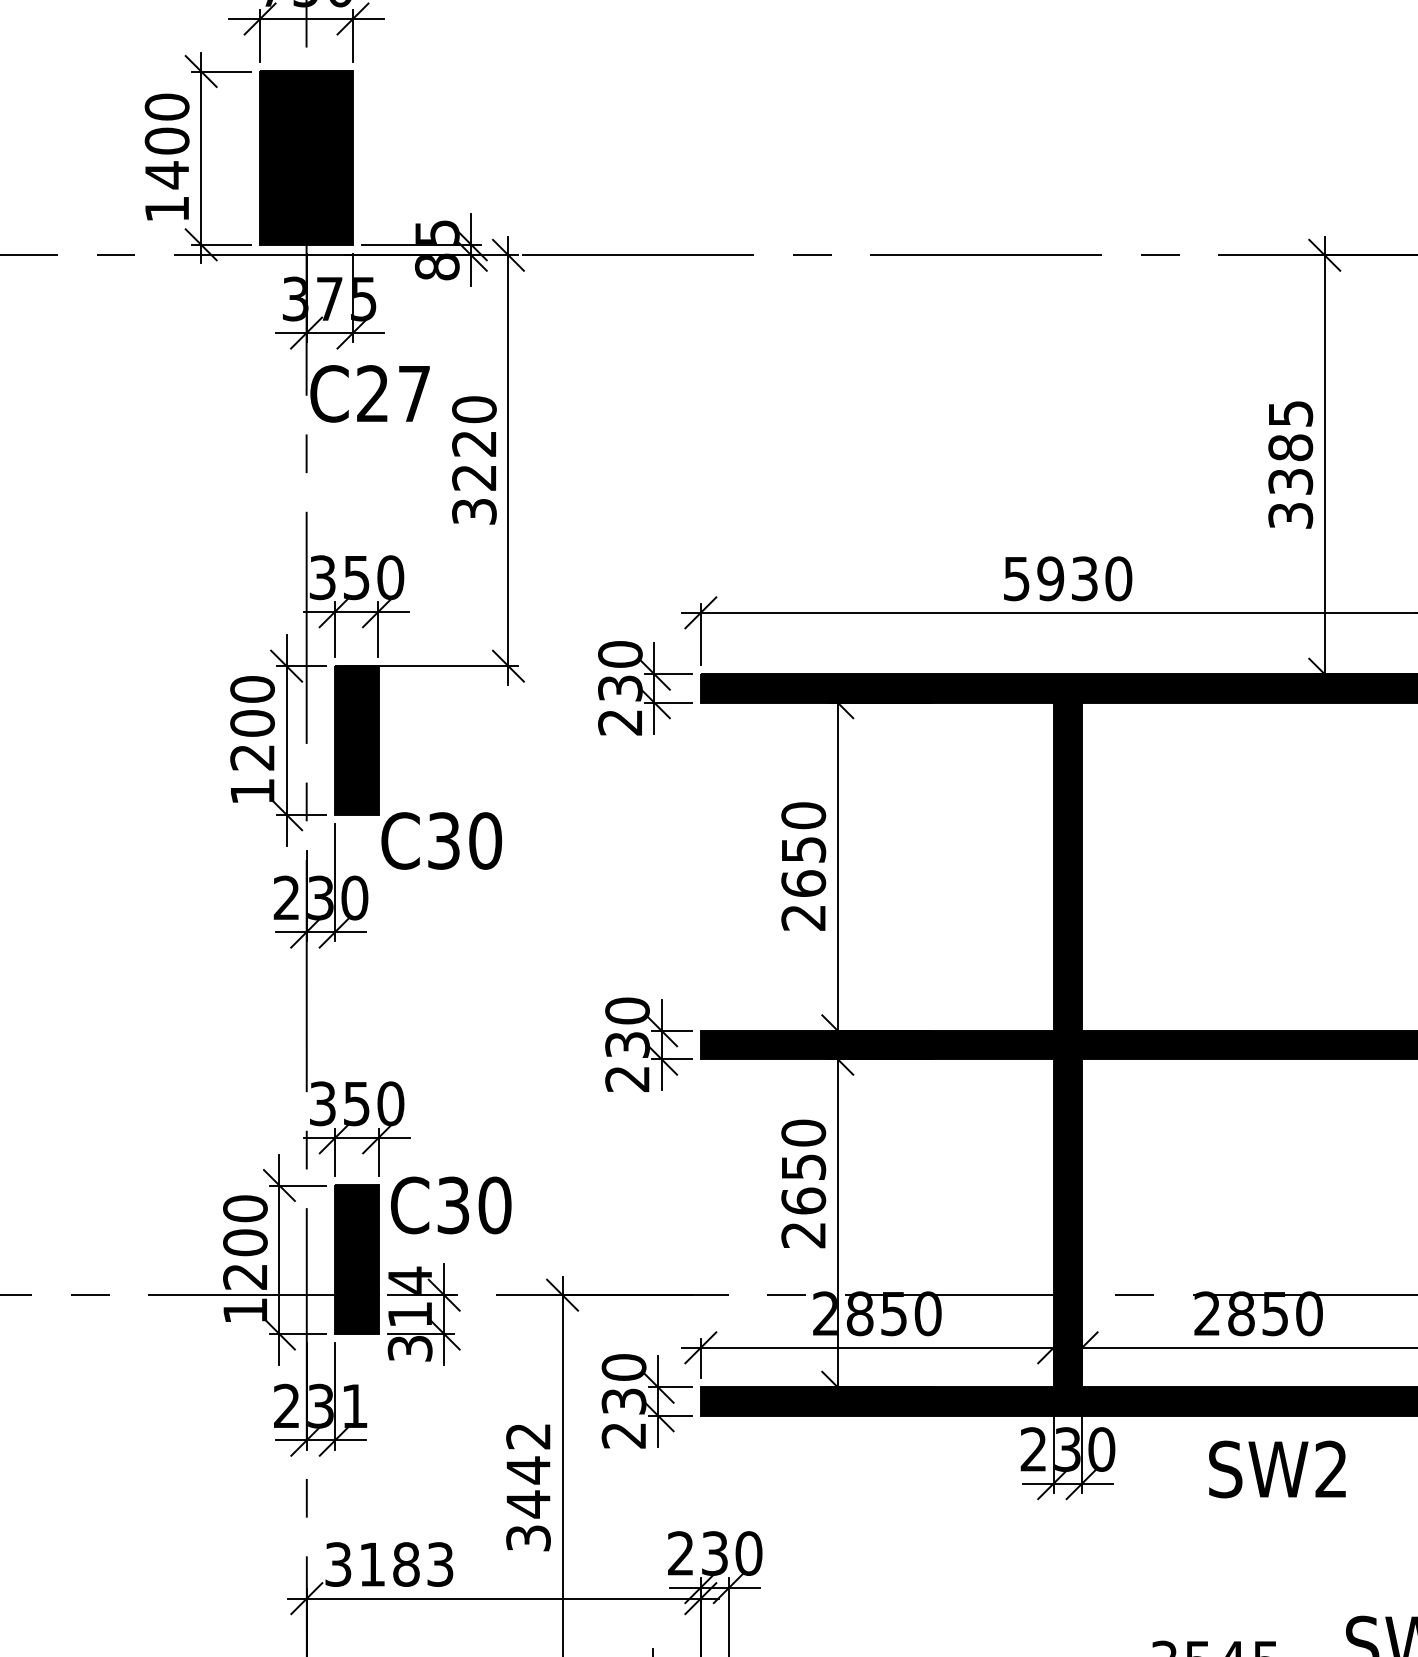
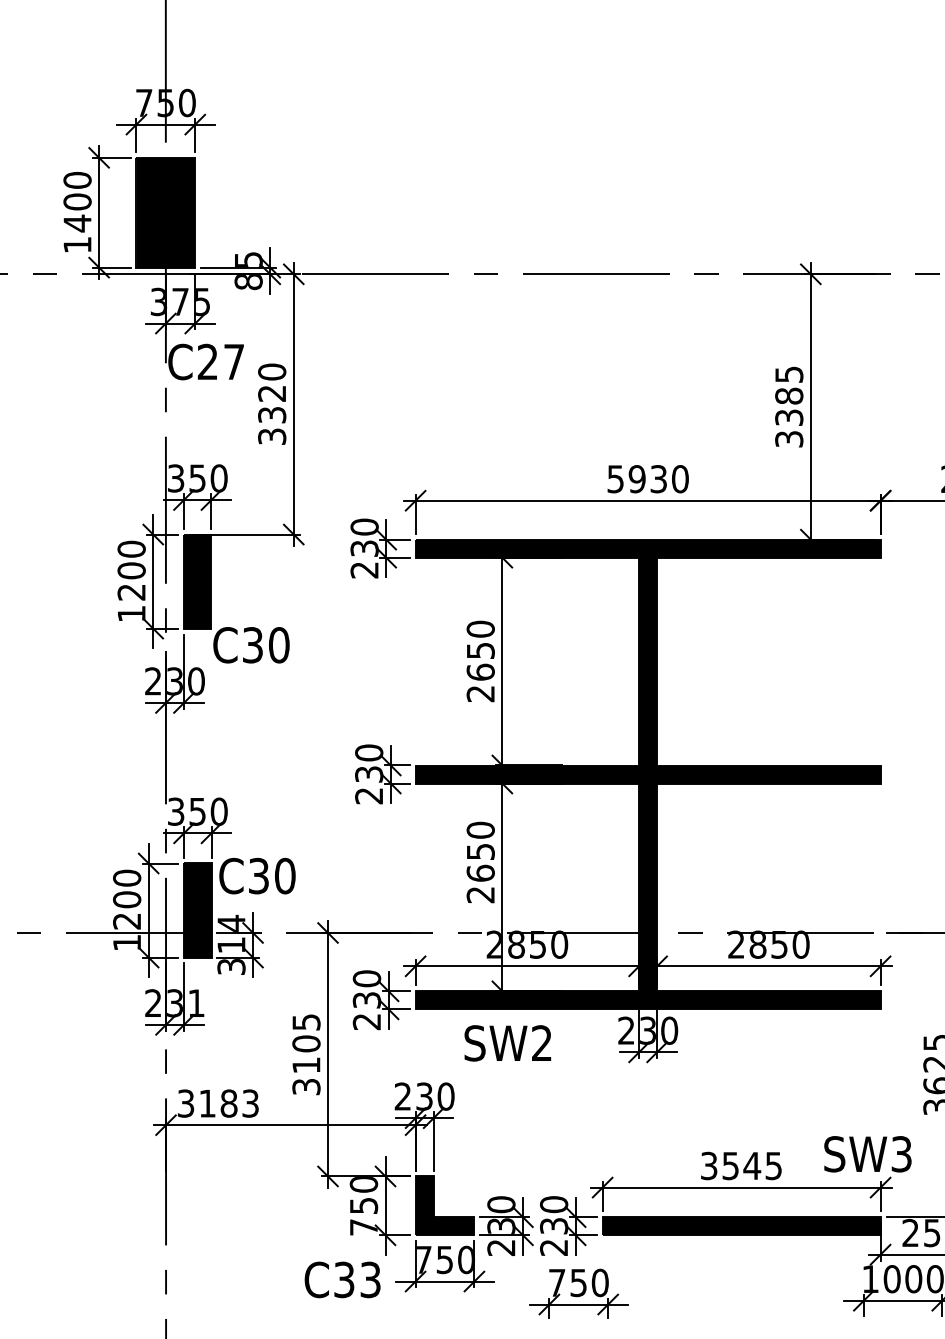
text: (474, 478) -> (272, 415), 3220 -> 3320
text: (1276, 1469) -> (507, 1043), moved
text: (528, 1471) -> (306, 1044), 3442 -> 3105

